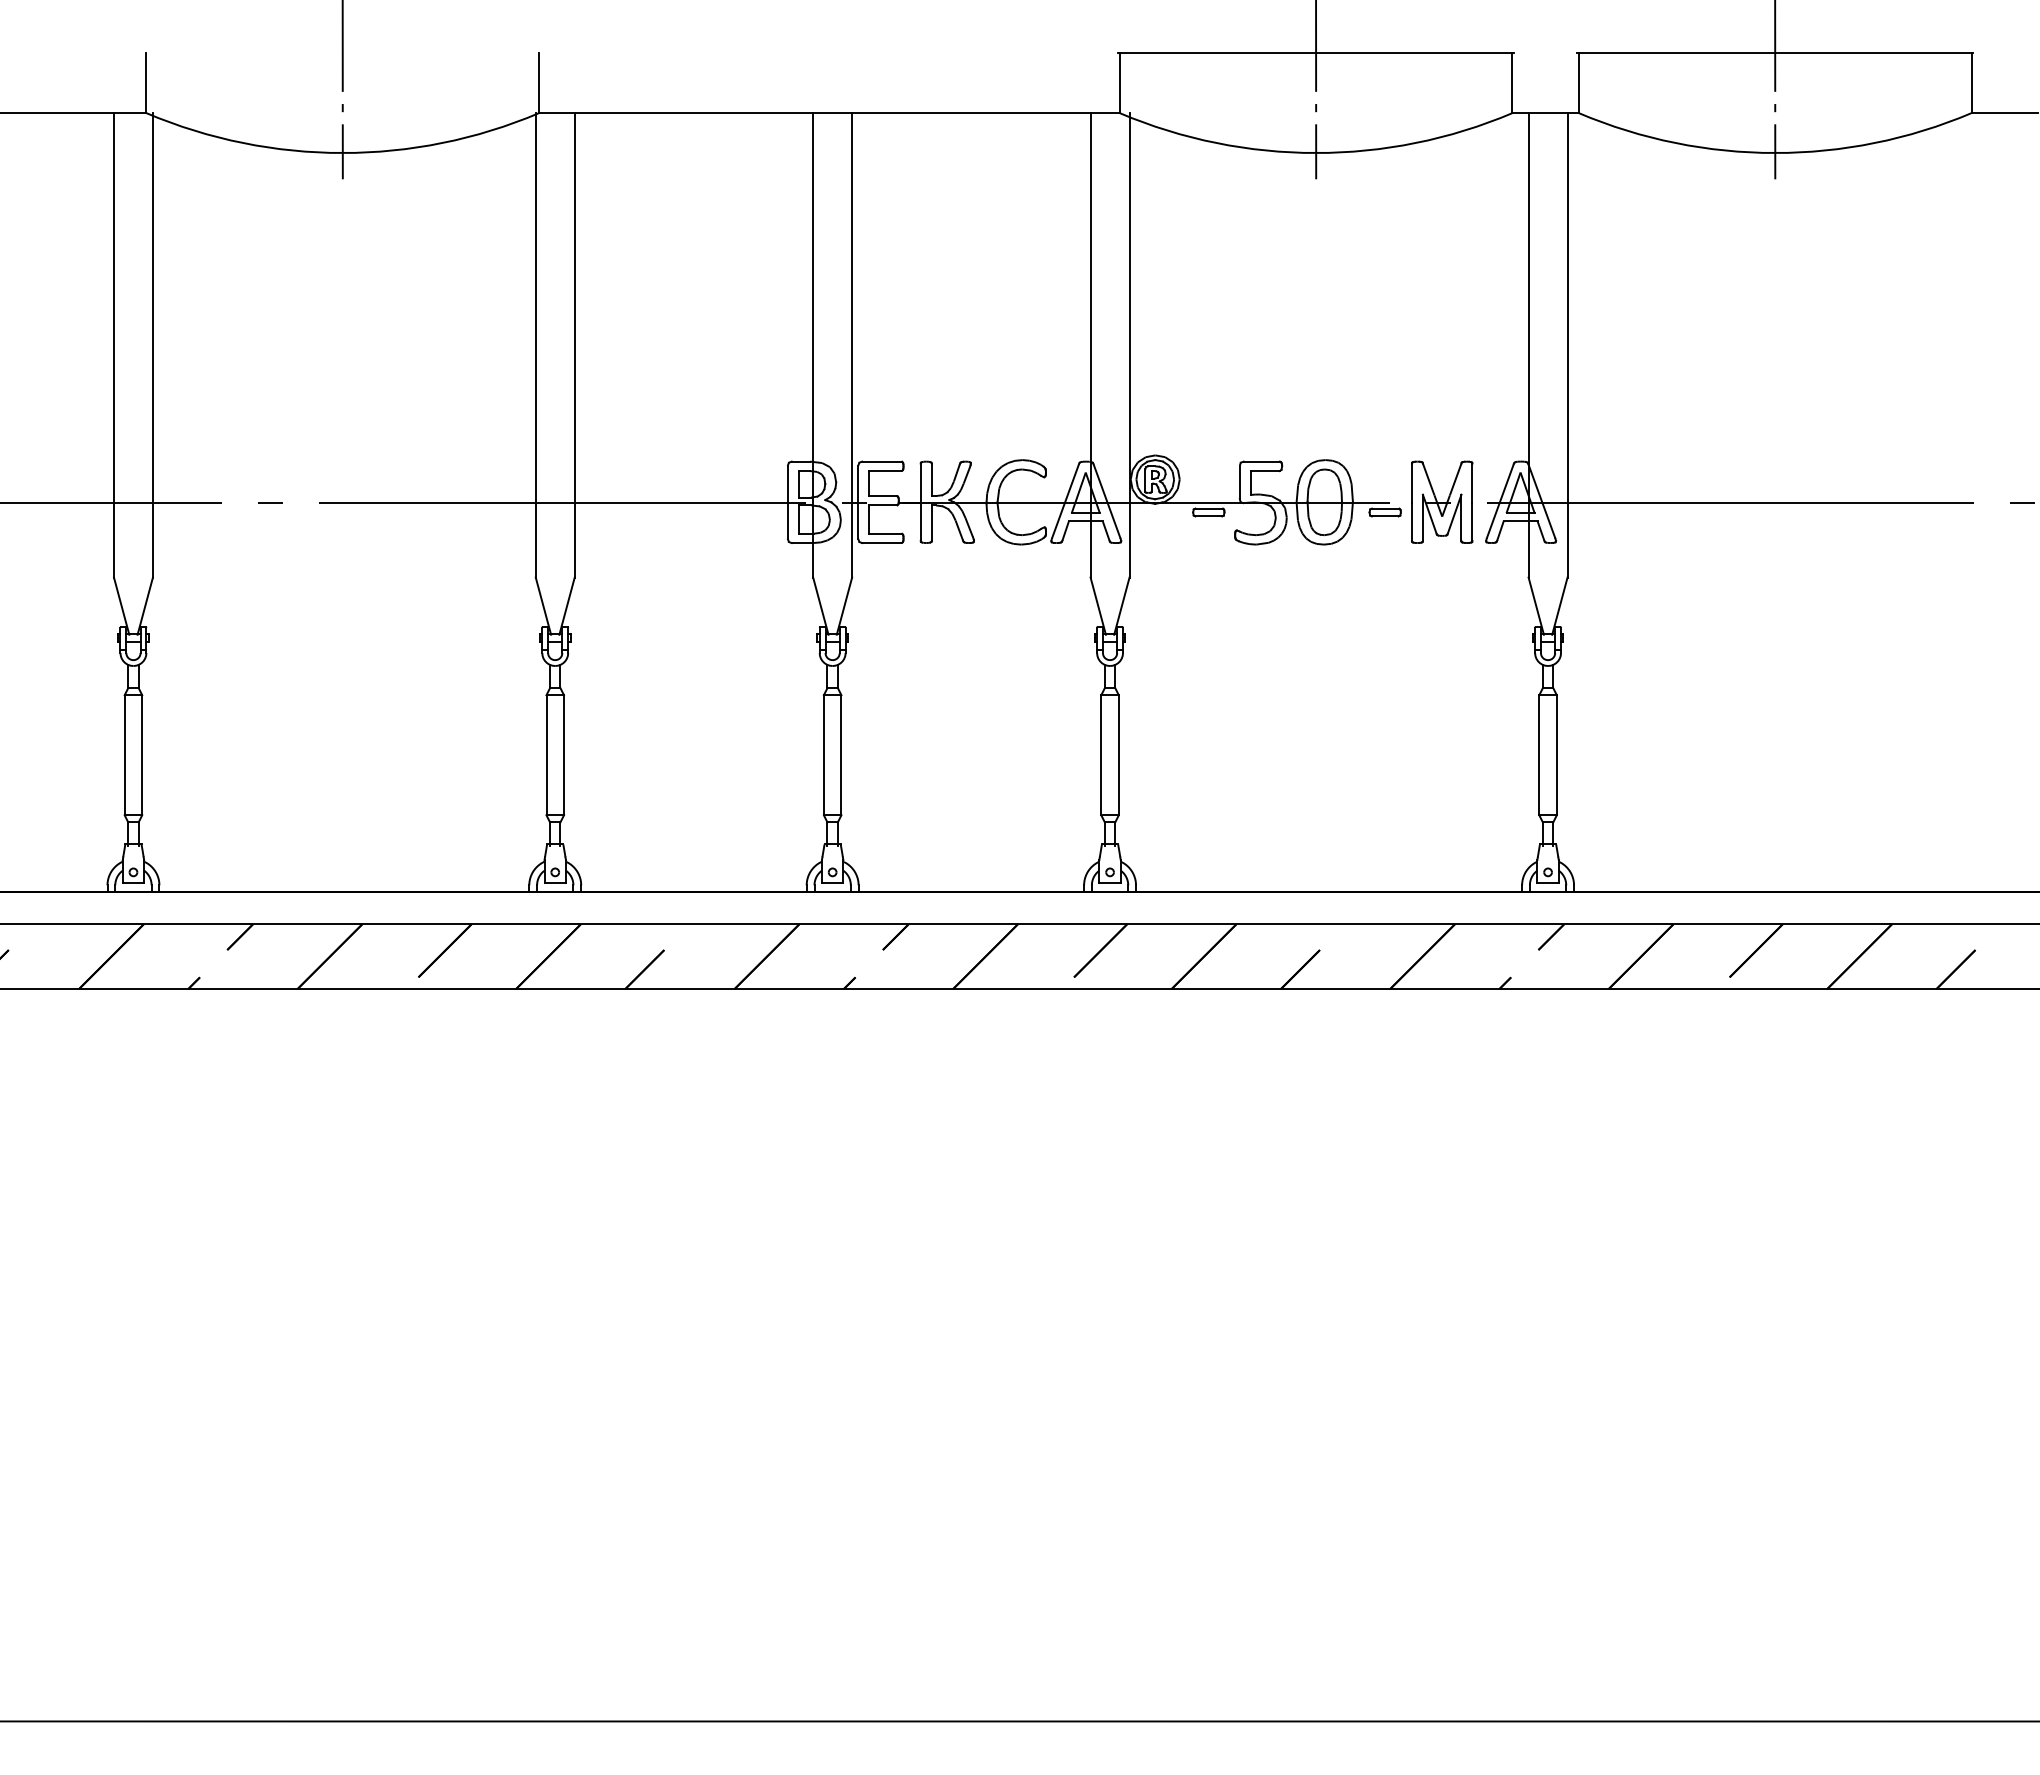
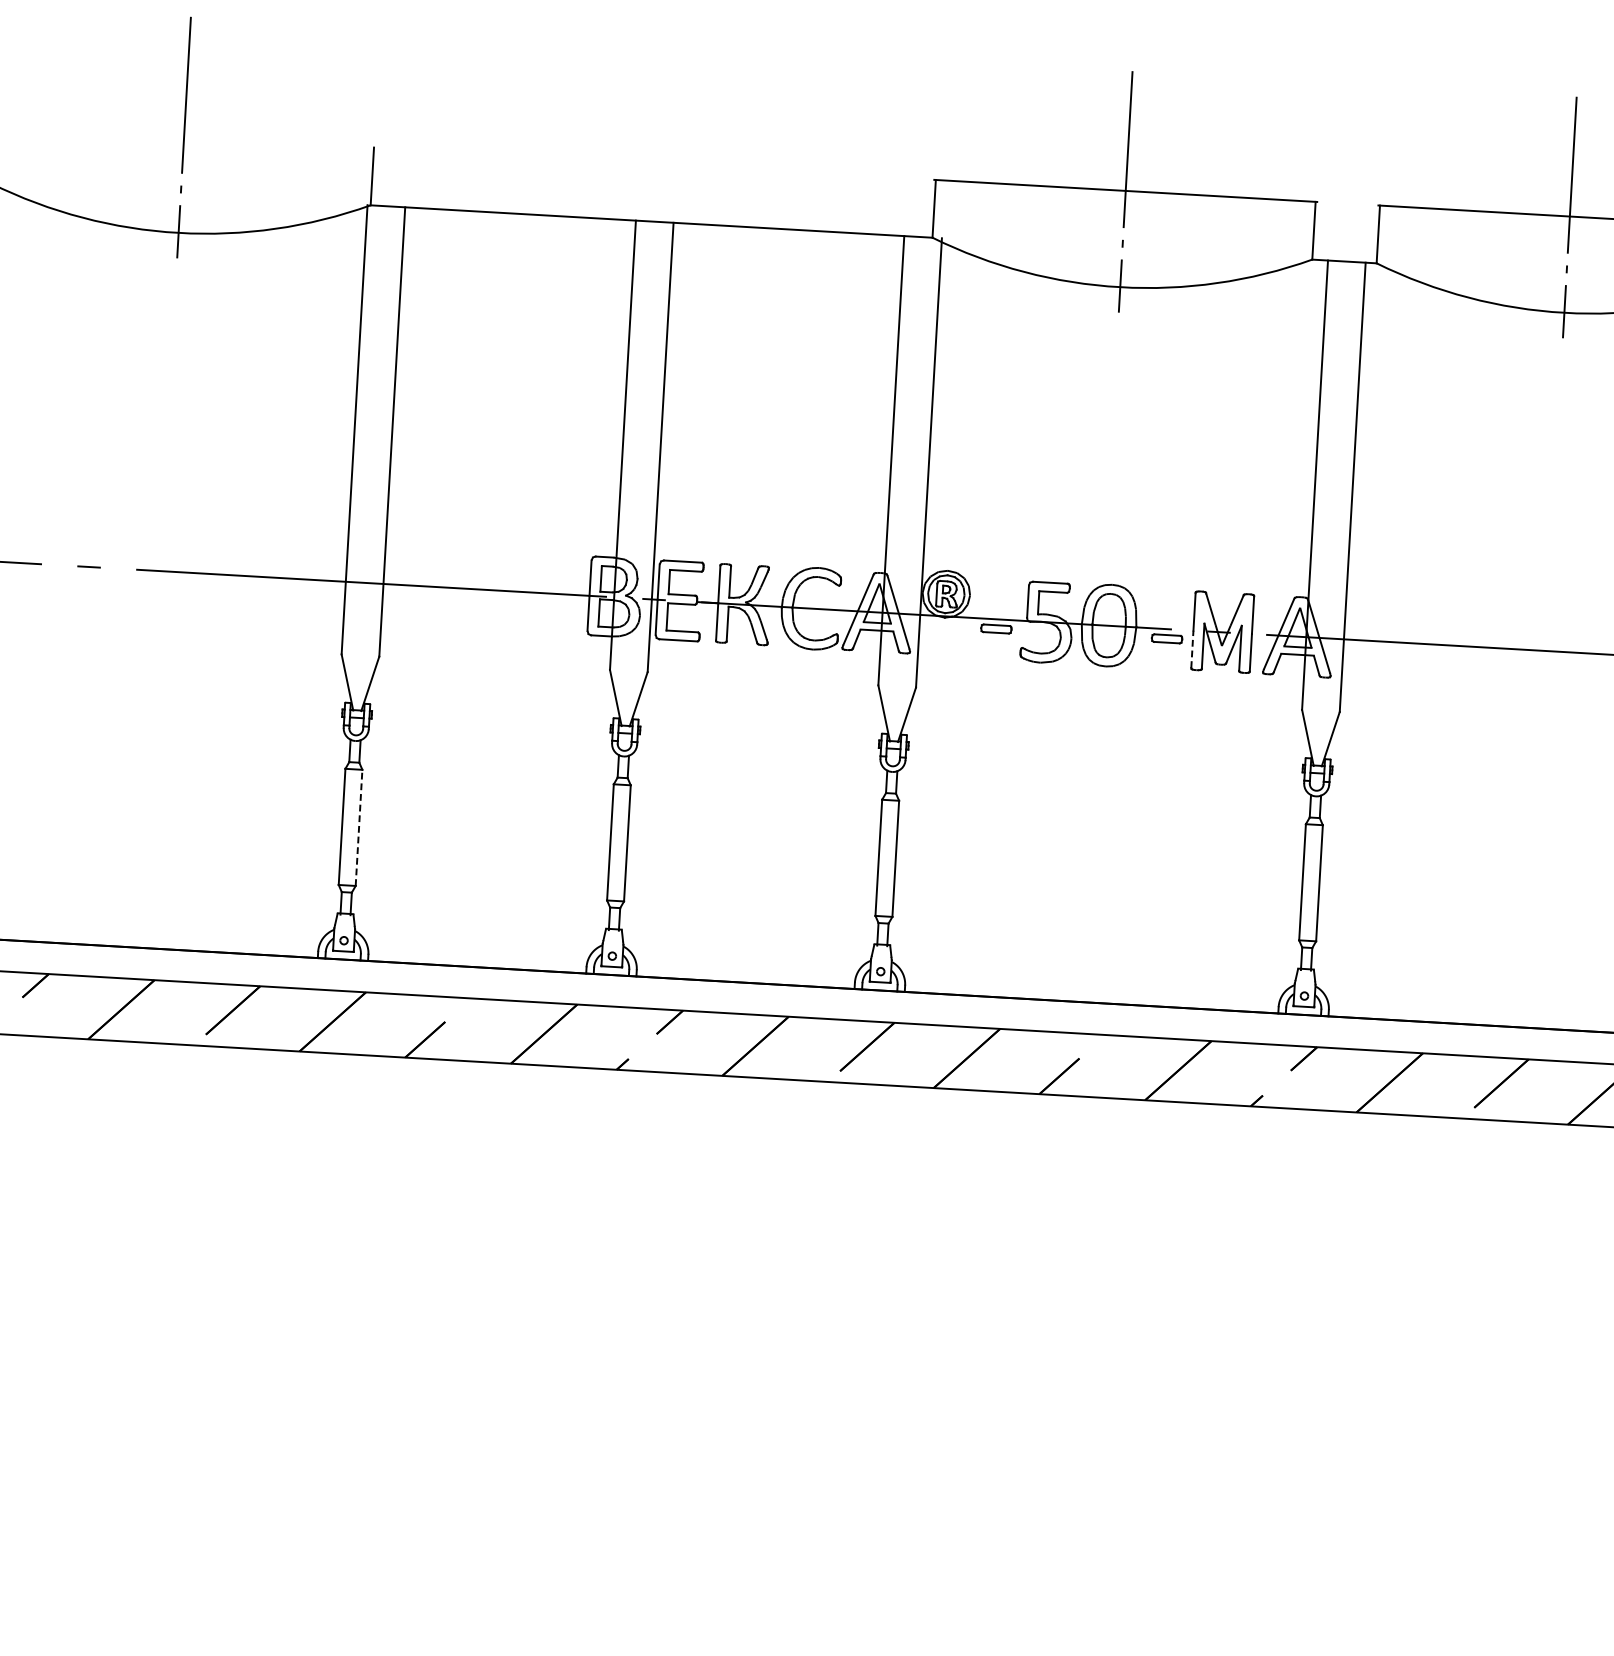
line: (1411, 521) -> (1191, 649), solid -> dashed
line: (564, 754) -> (359, 827), solid -> dashed

